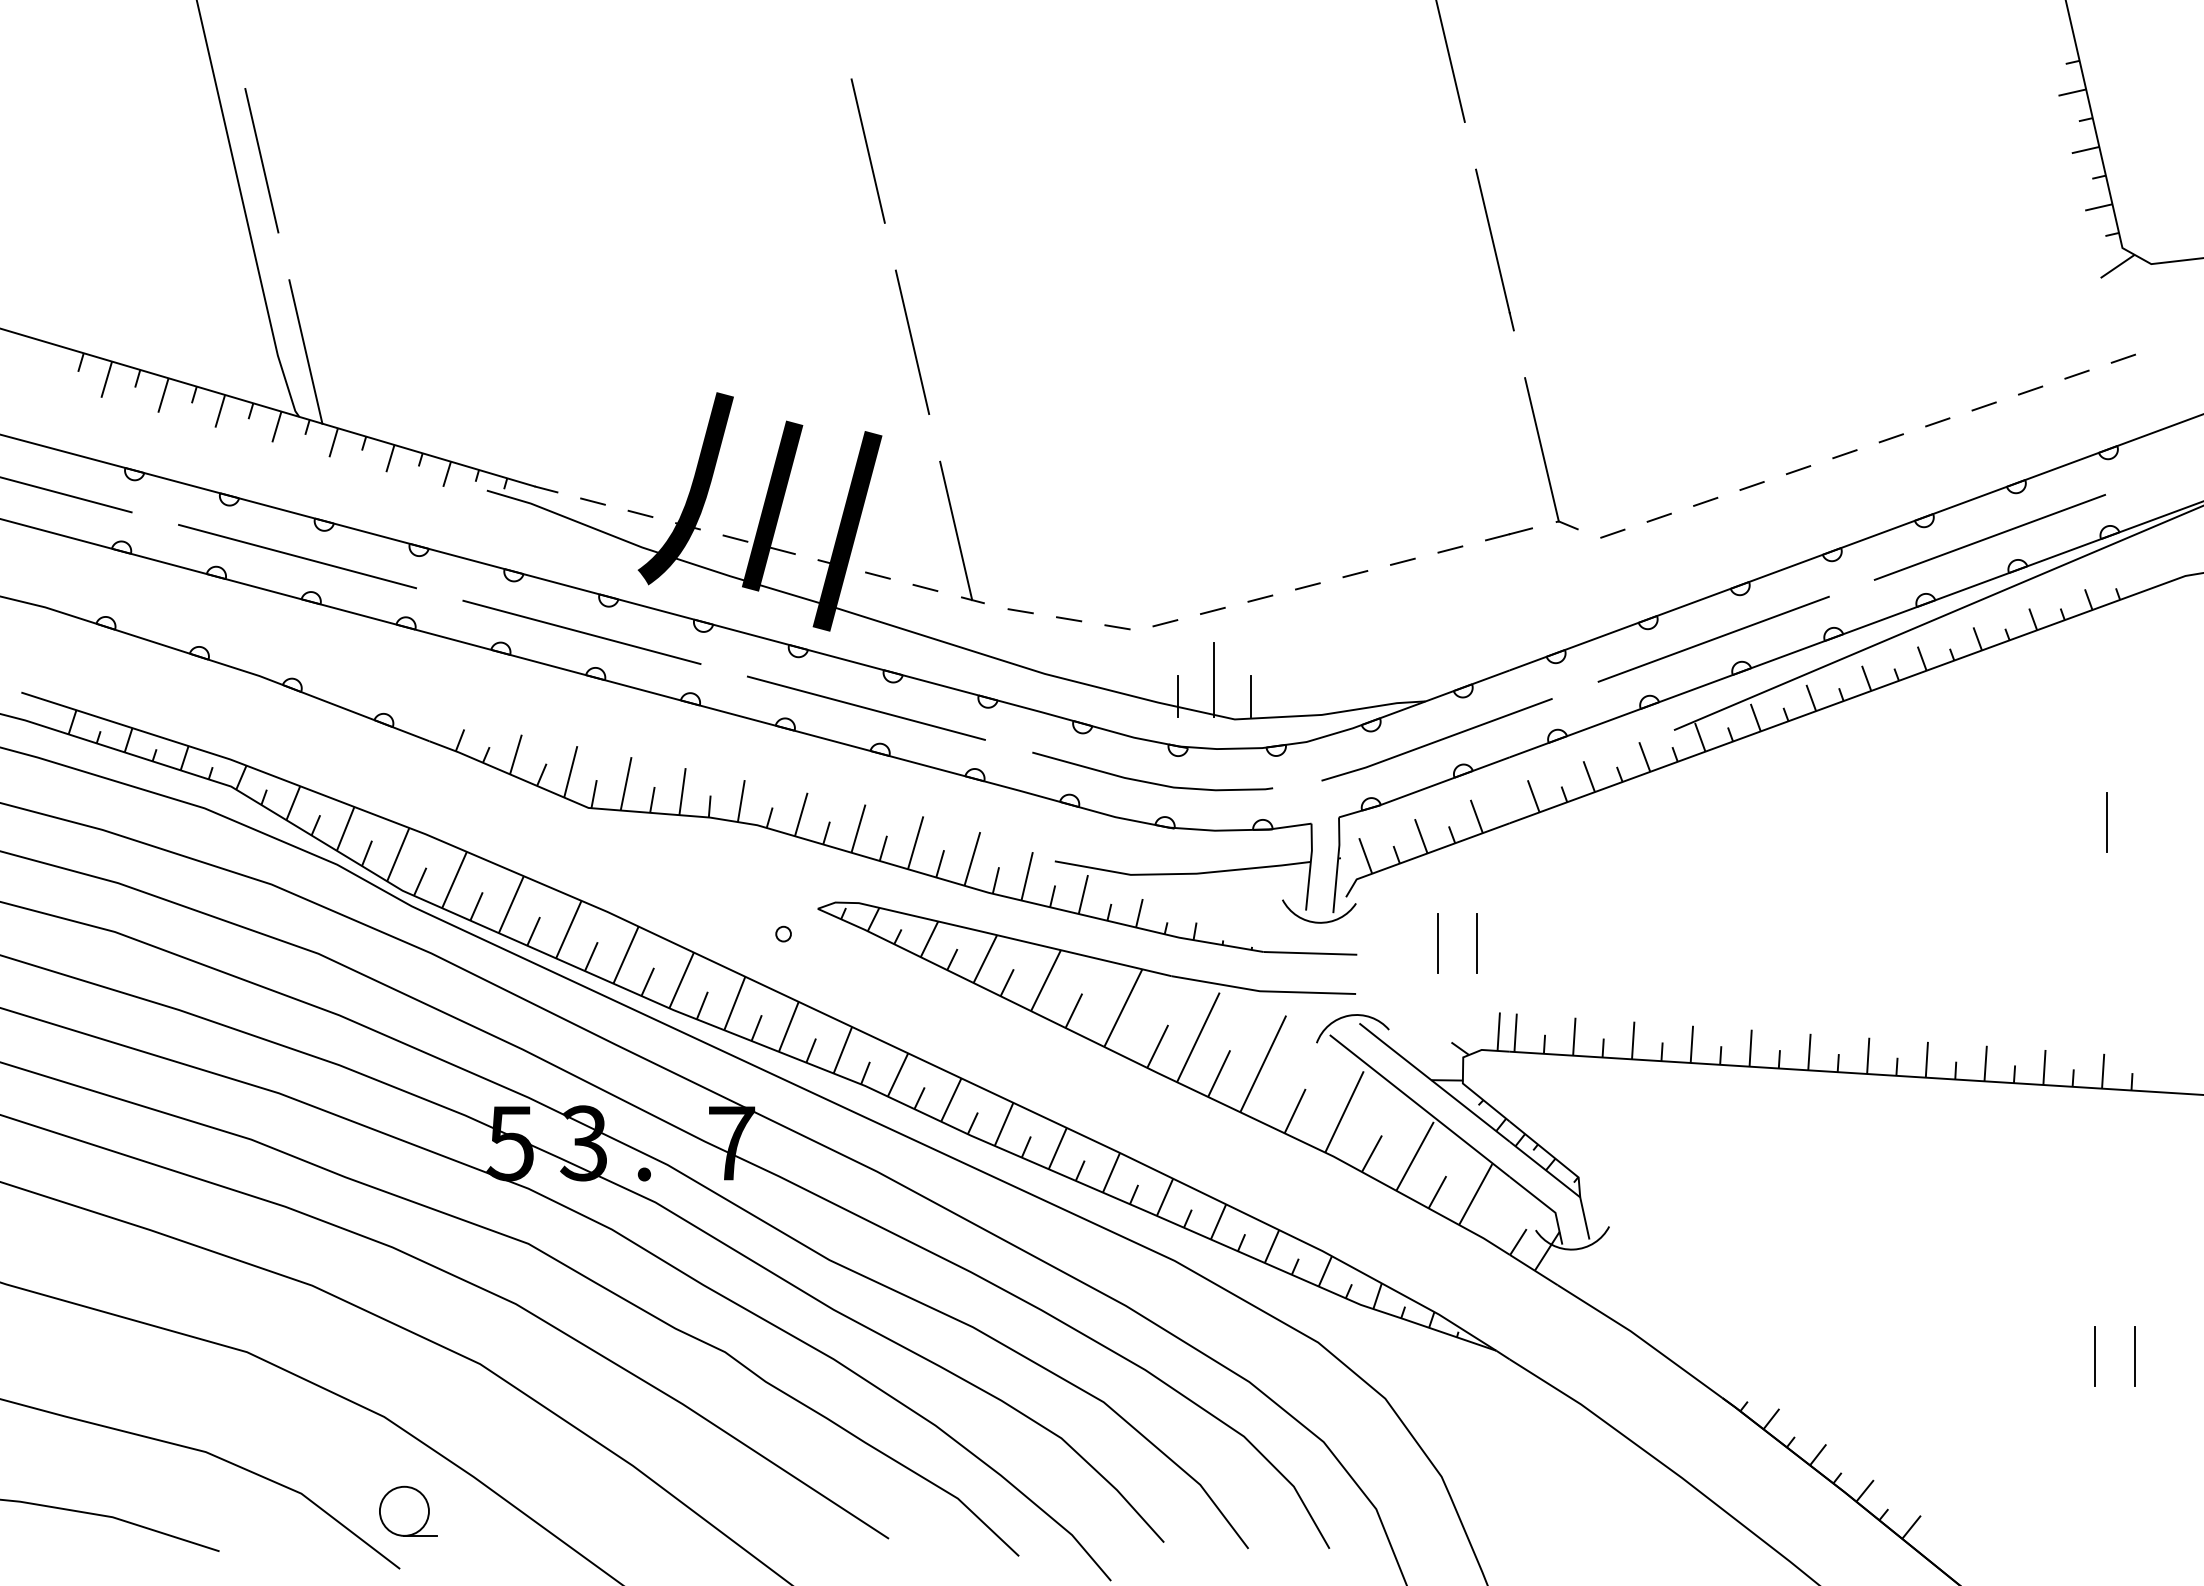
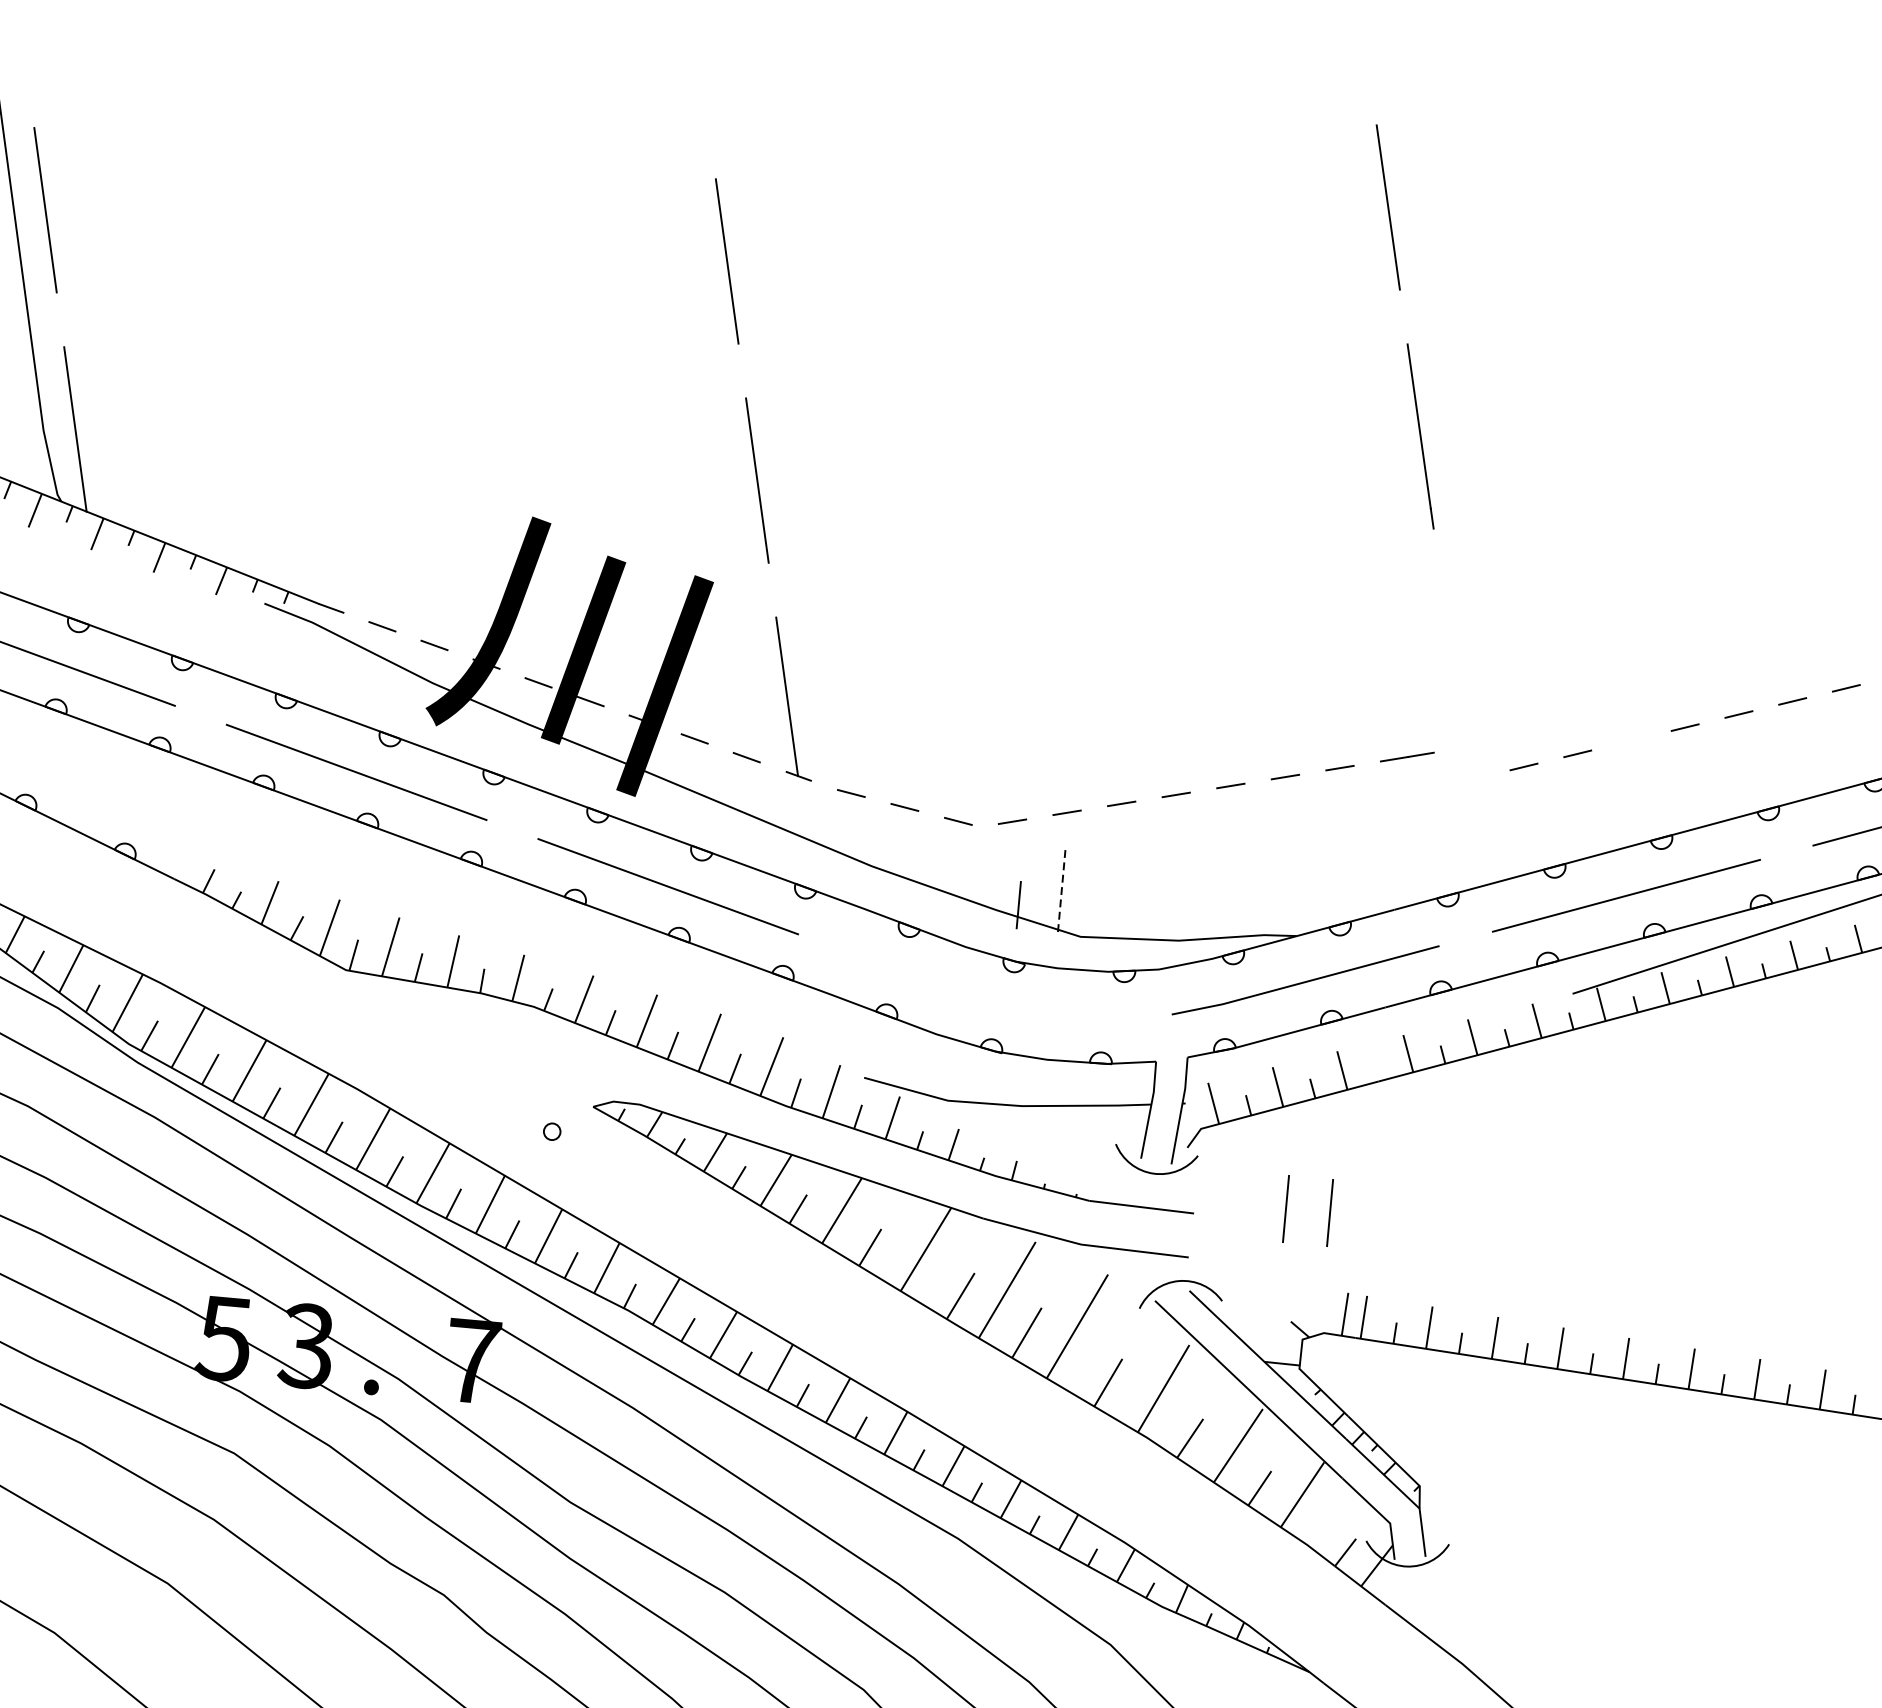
part: (1544, 455) -> (1455, 672), removed
line: (1705, 501) -> (1631, 740), removed
line: (1214, 680) -> (1061, 891), solid -> dashed
line: (1251, 695) -> (1101, 911), removed
curve: (1149, 781) -> (978, 997), removed

